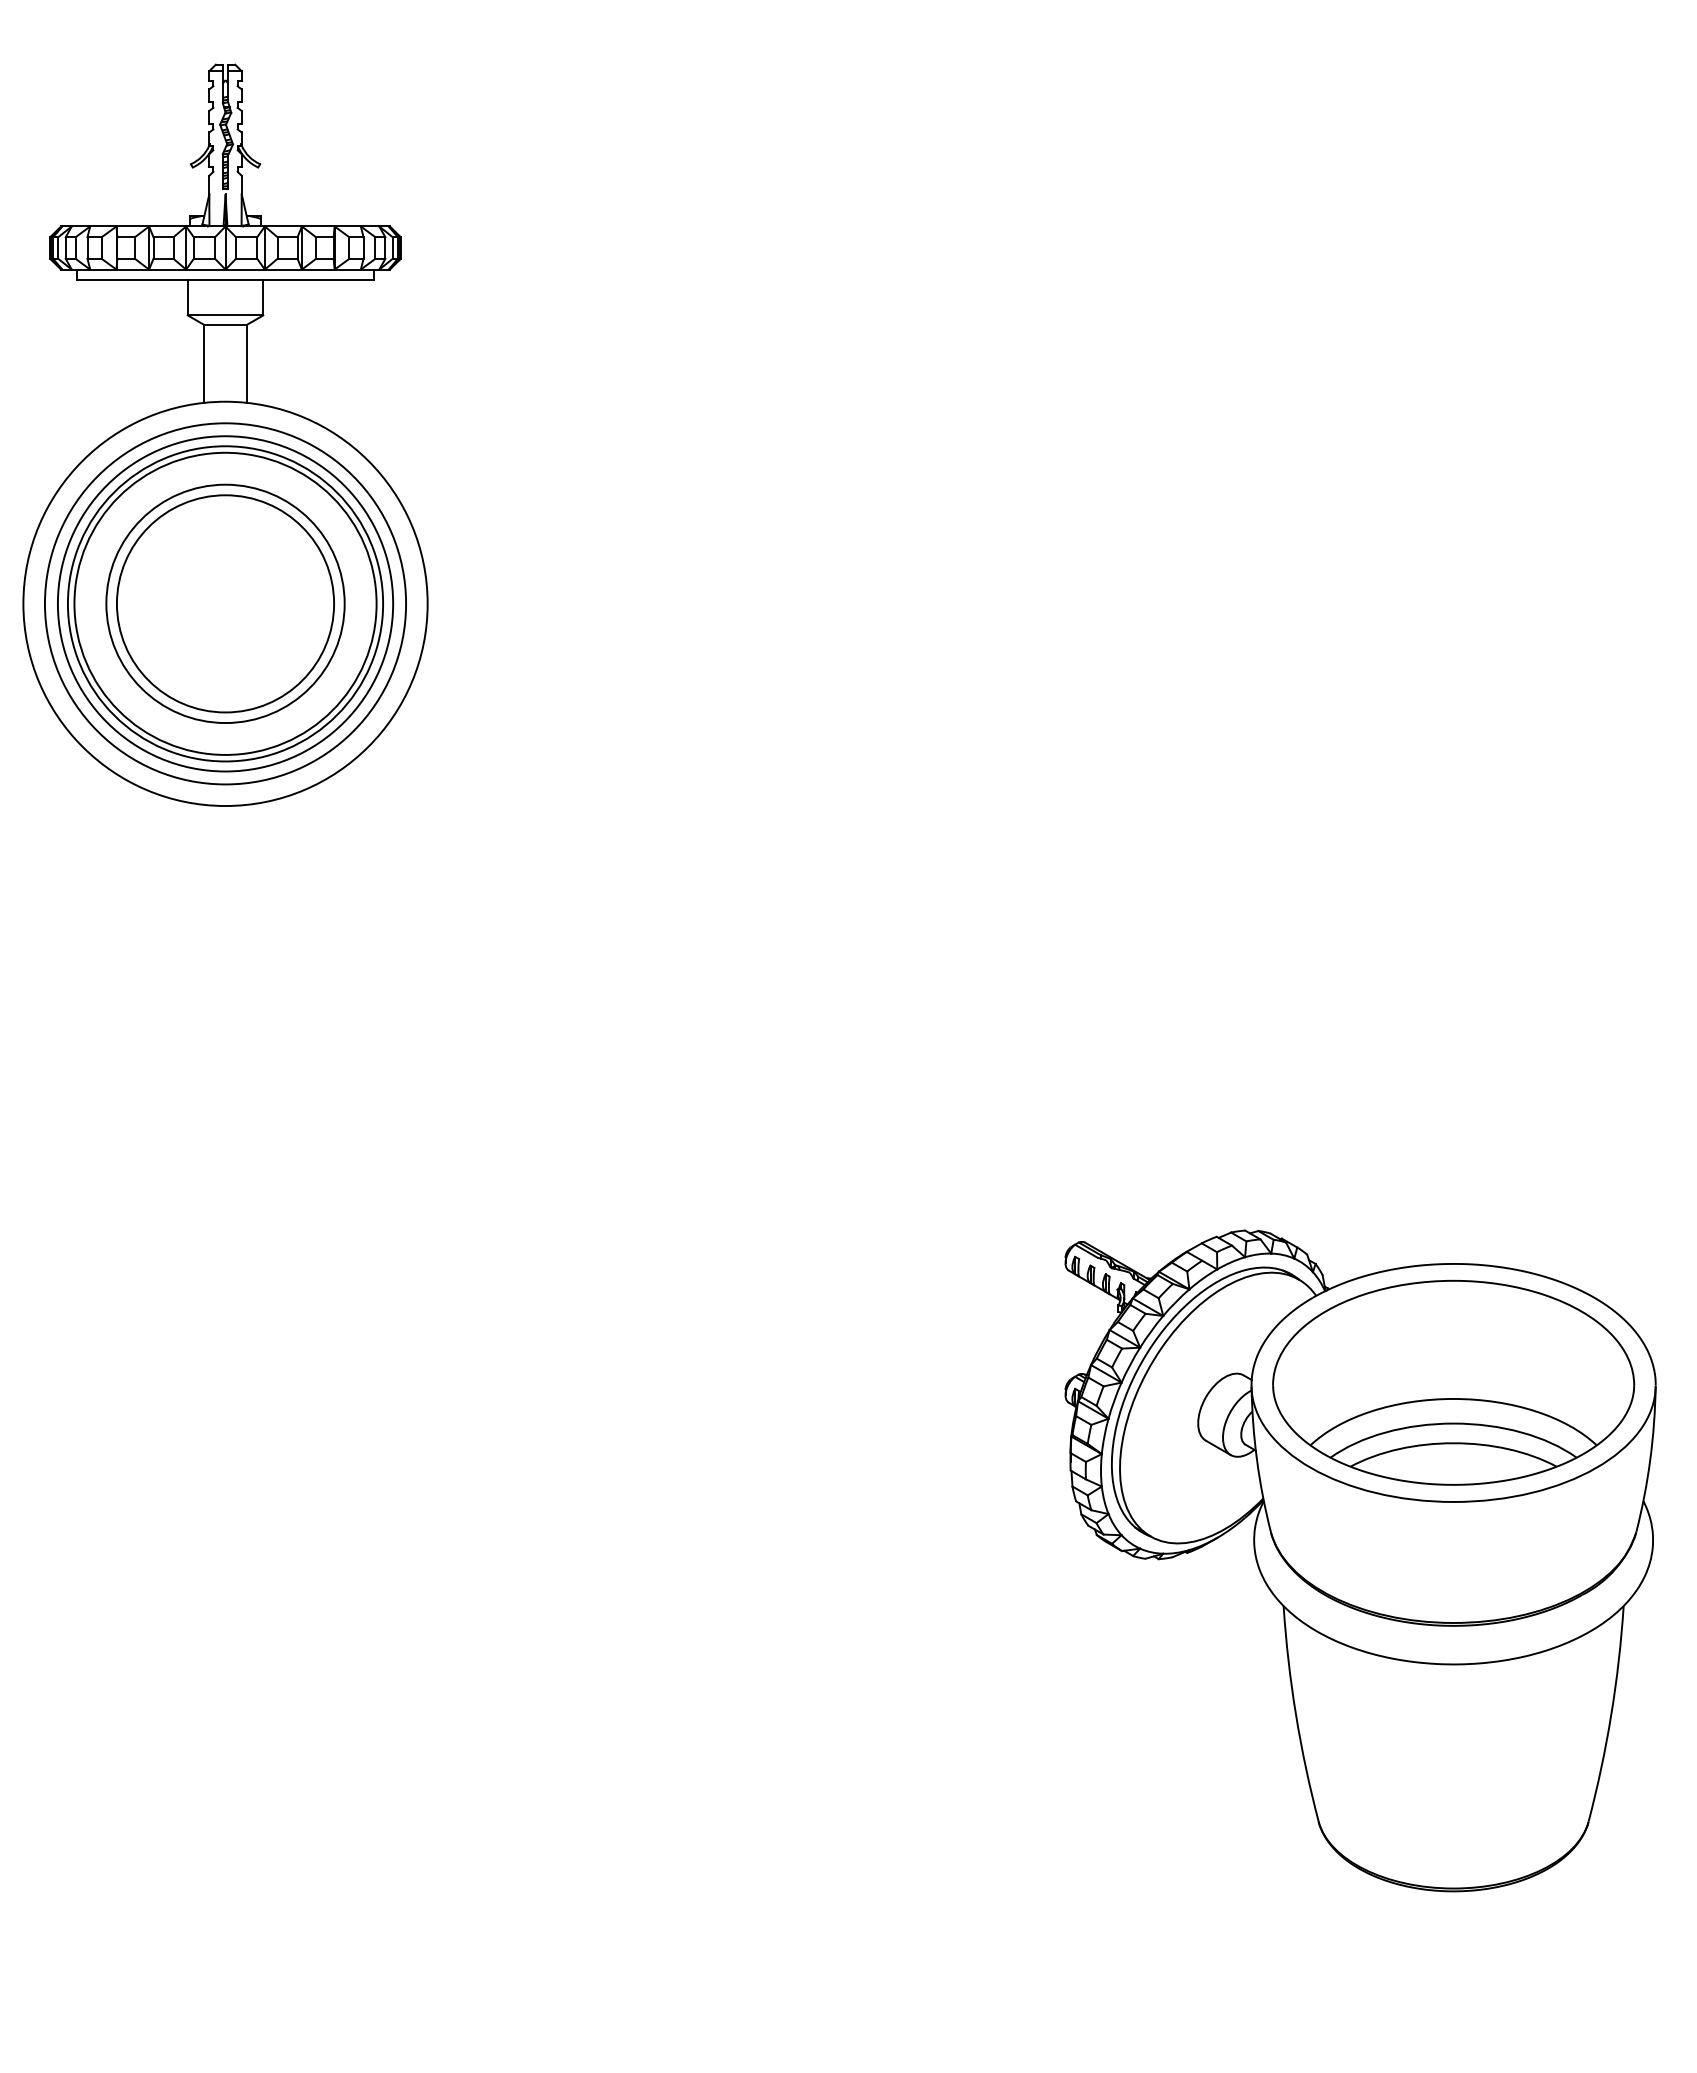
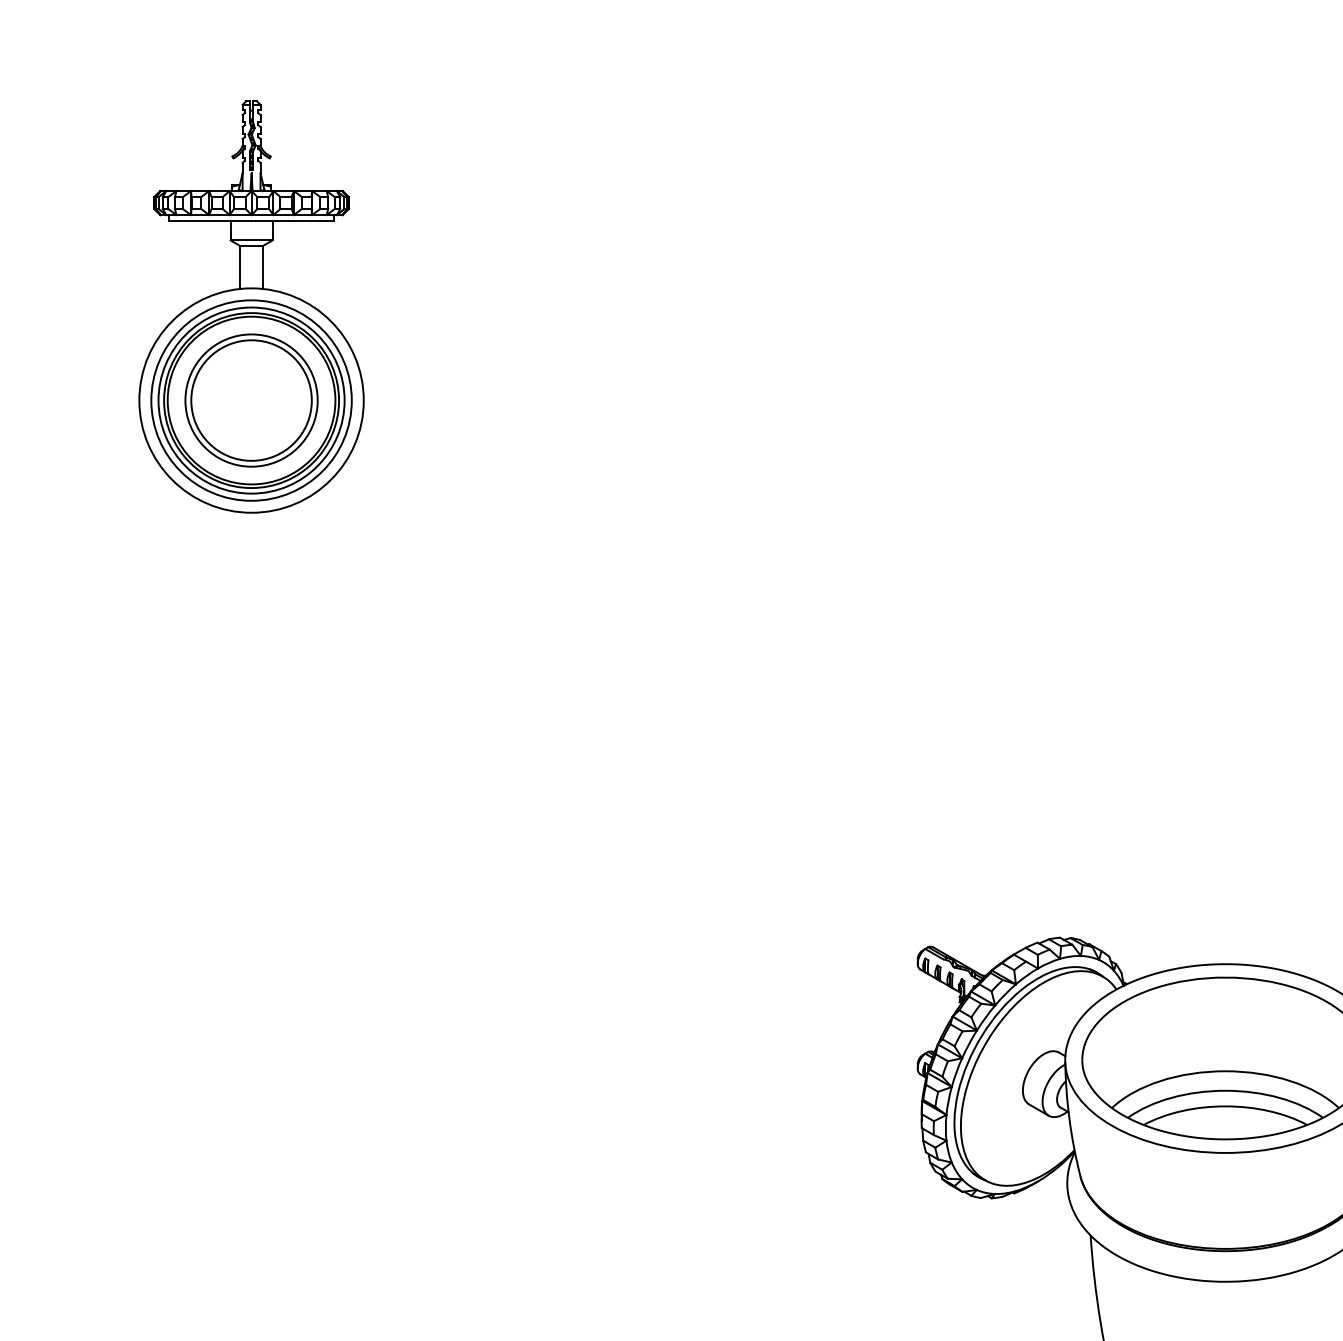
part: (225, 434) -> (251, 306), size x0.7

